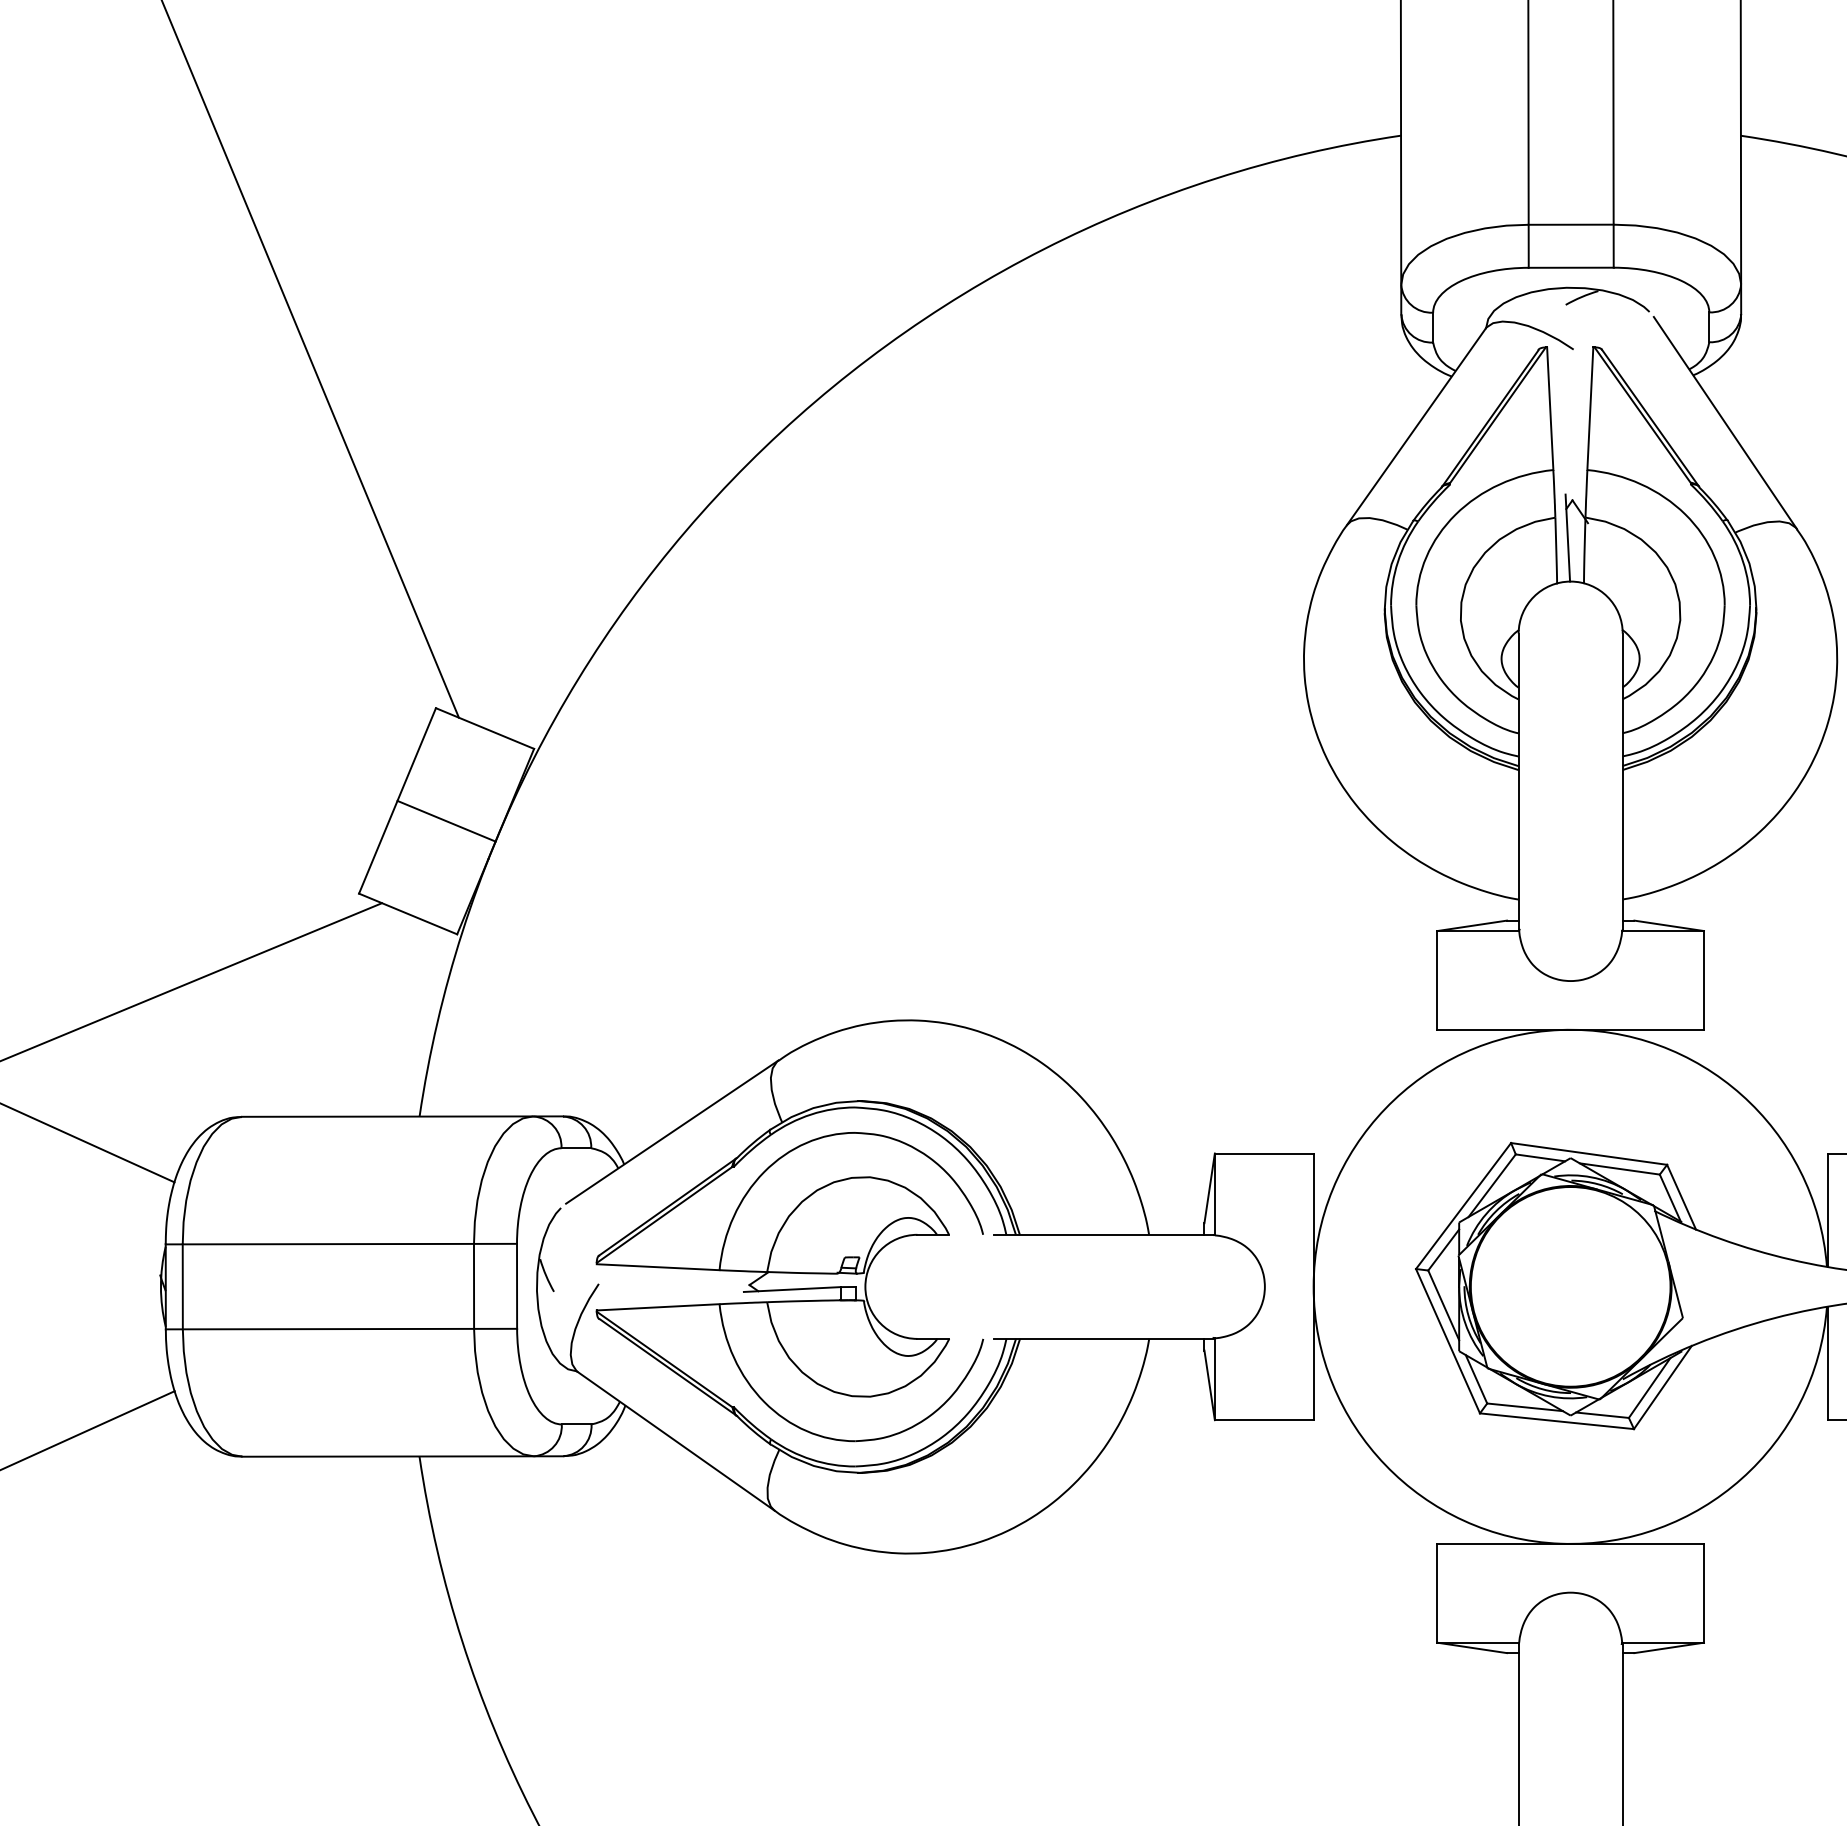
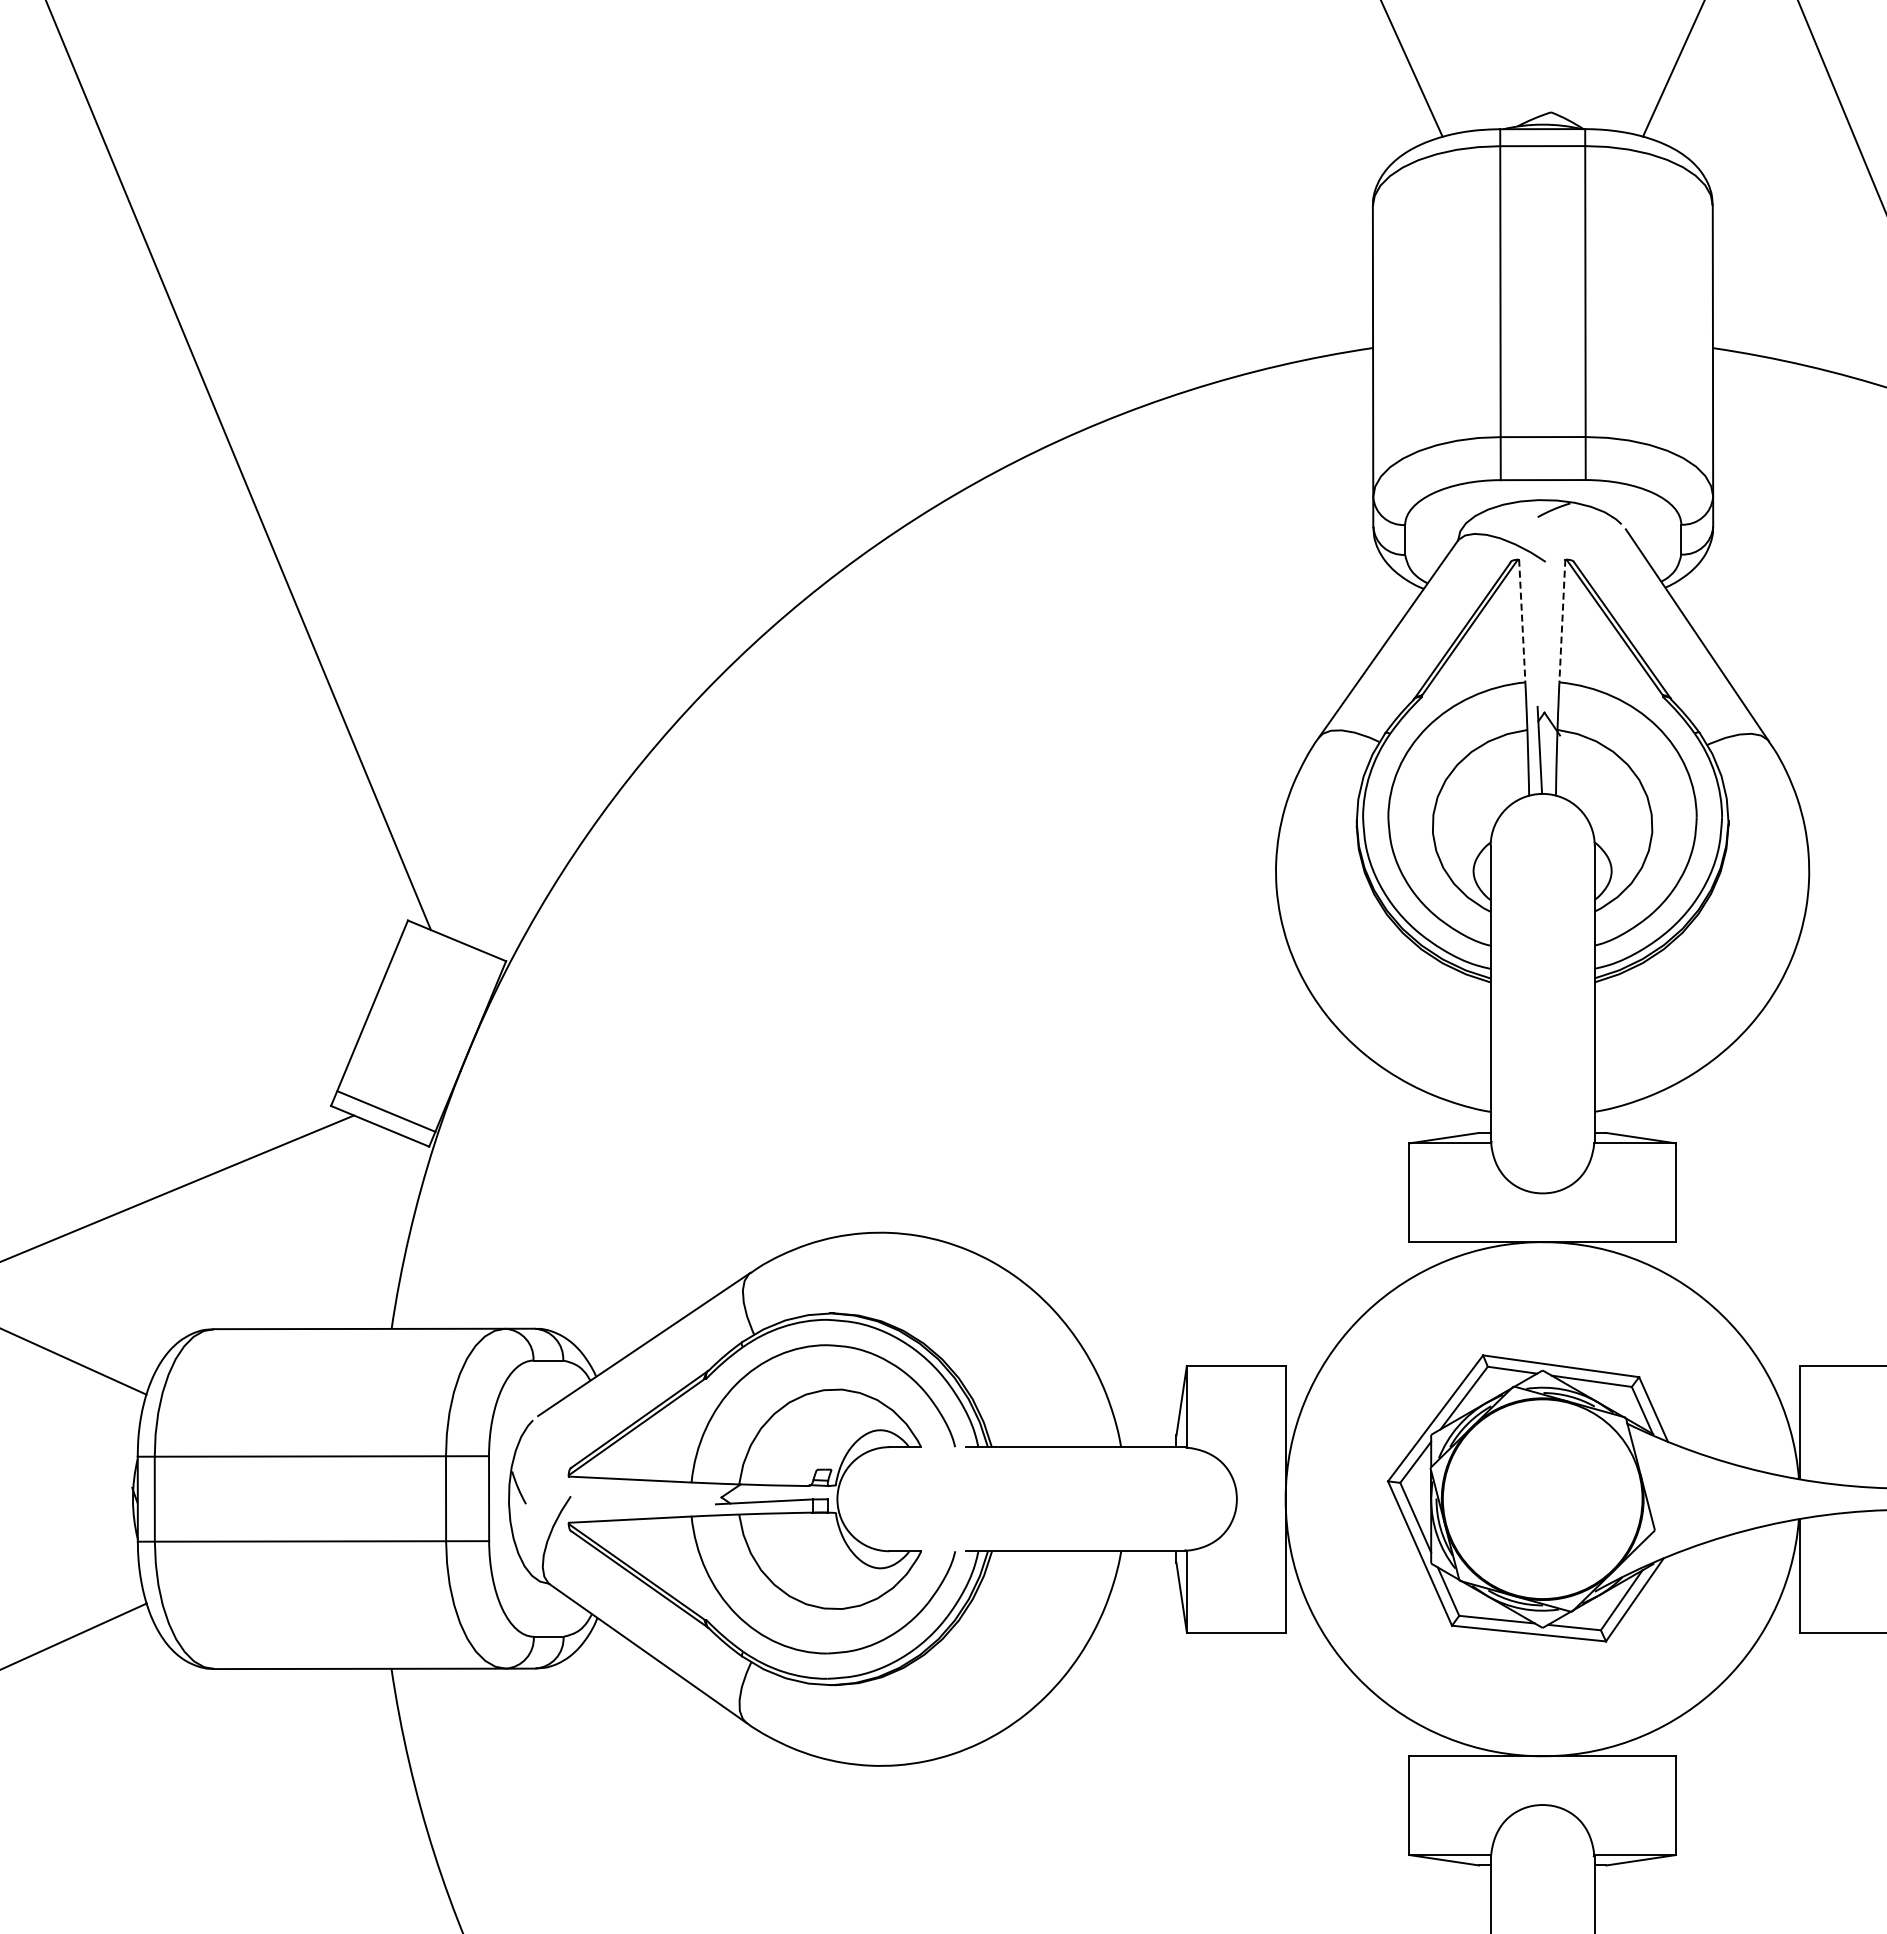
line: (1550, 409) -> (1522, 621), solid -> dashed
line: (1590, 409) -> (1562, 621), solid -> dashed
line: (446, 821) -> (386, 1111), moved

